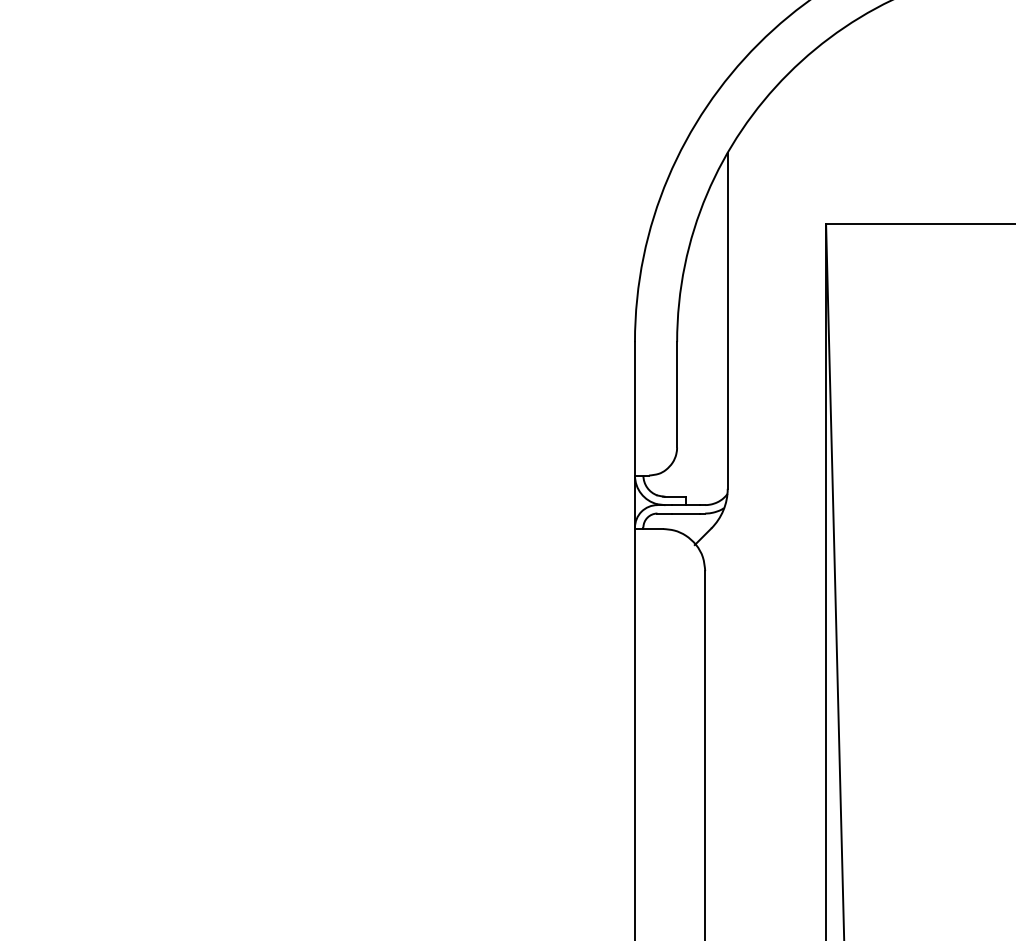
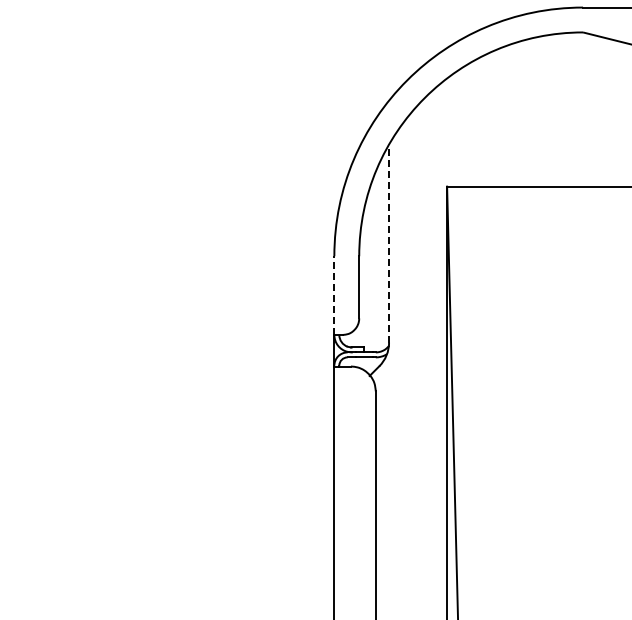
line: (728, 320) -> (389, 243), solid -> dashed
line: (635, 408) -> (334, 295), solid -> dashed

